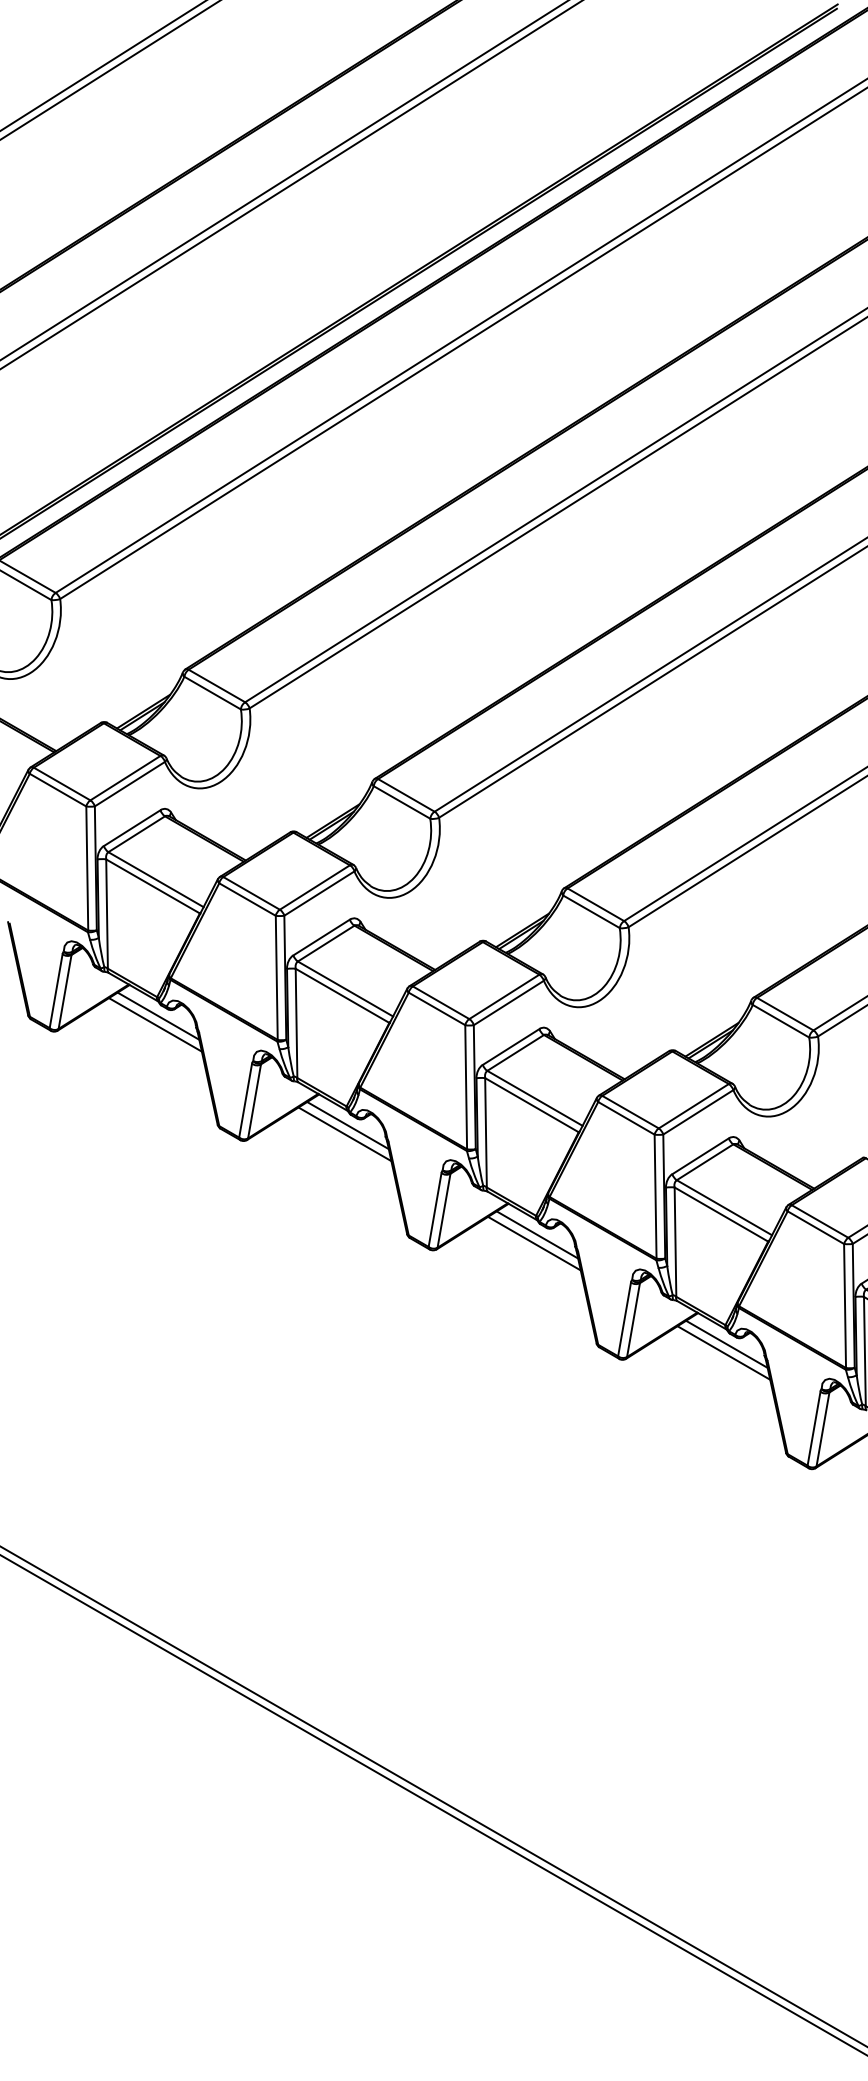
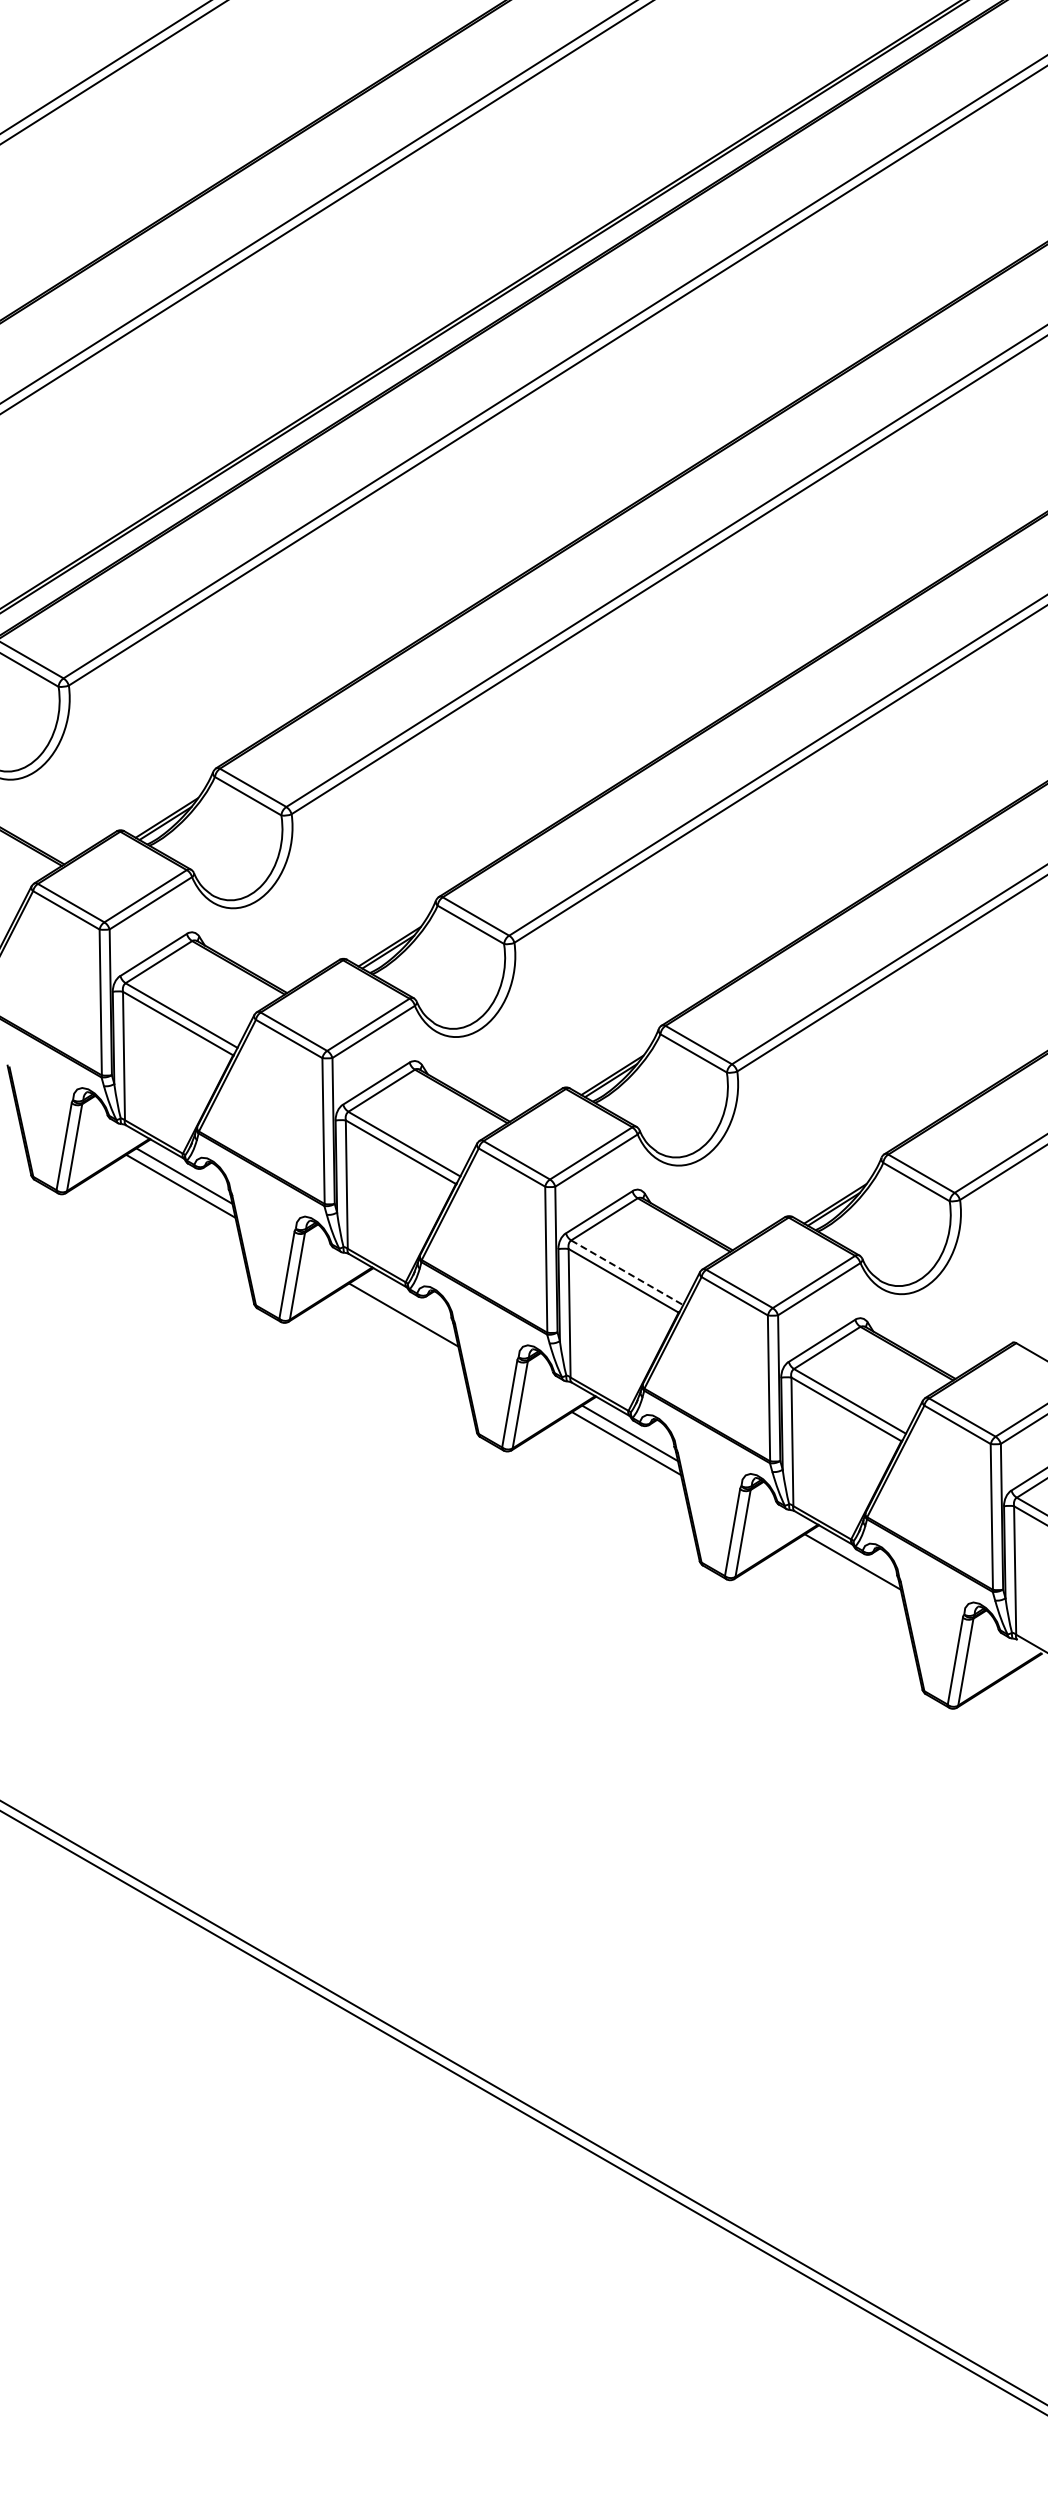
line: (535, 1098) -> (627, 1272), solid -> dashed
line: (348, 1125) -> (407, 1304), removed
line: (723, 1352) -> (848, 1571), removed

